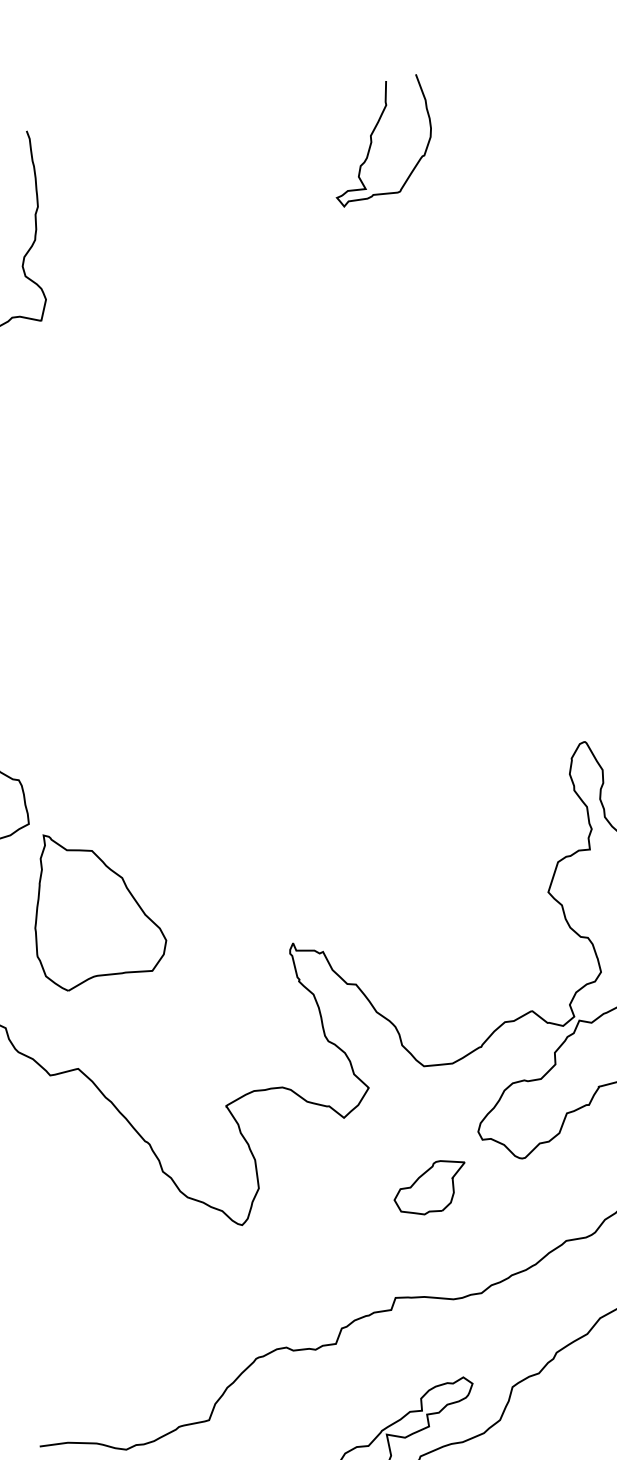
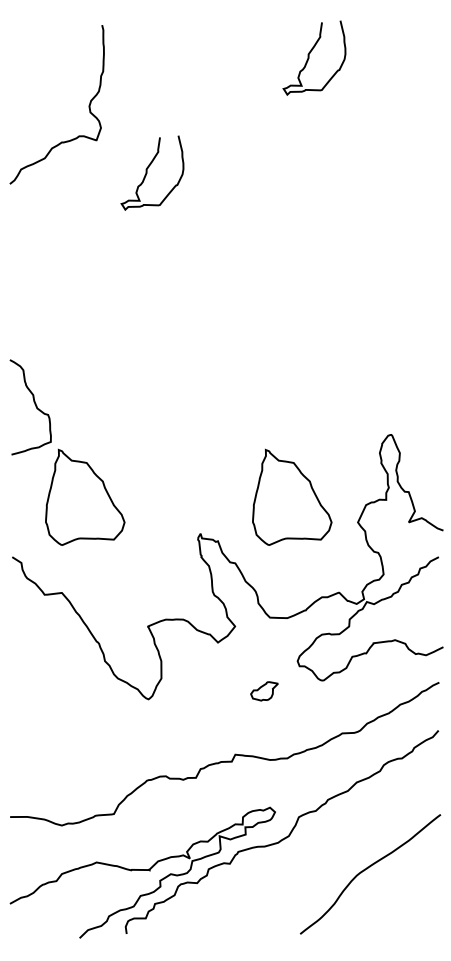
curve: (131, 362) -> (147, 172), added
part: (435, 863) -> (292, 496), added
part: (430, 1188) -> (264, 691), size x0.6

